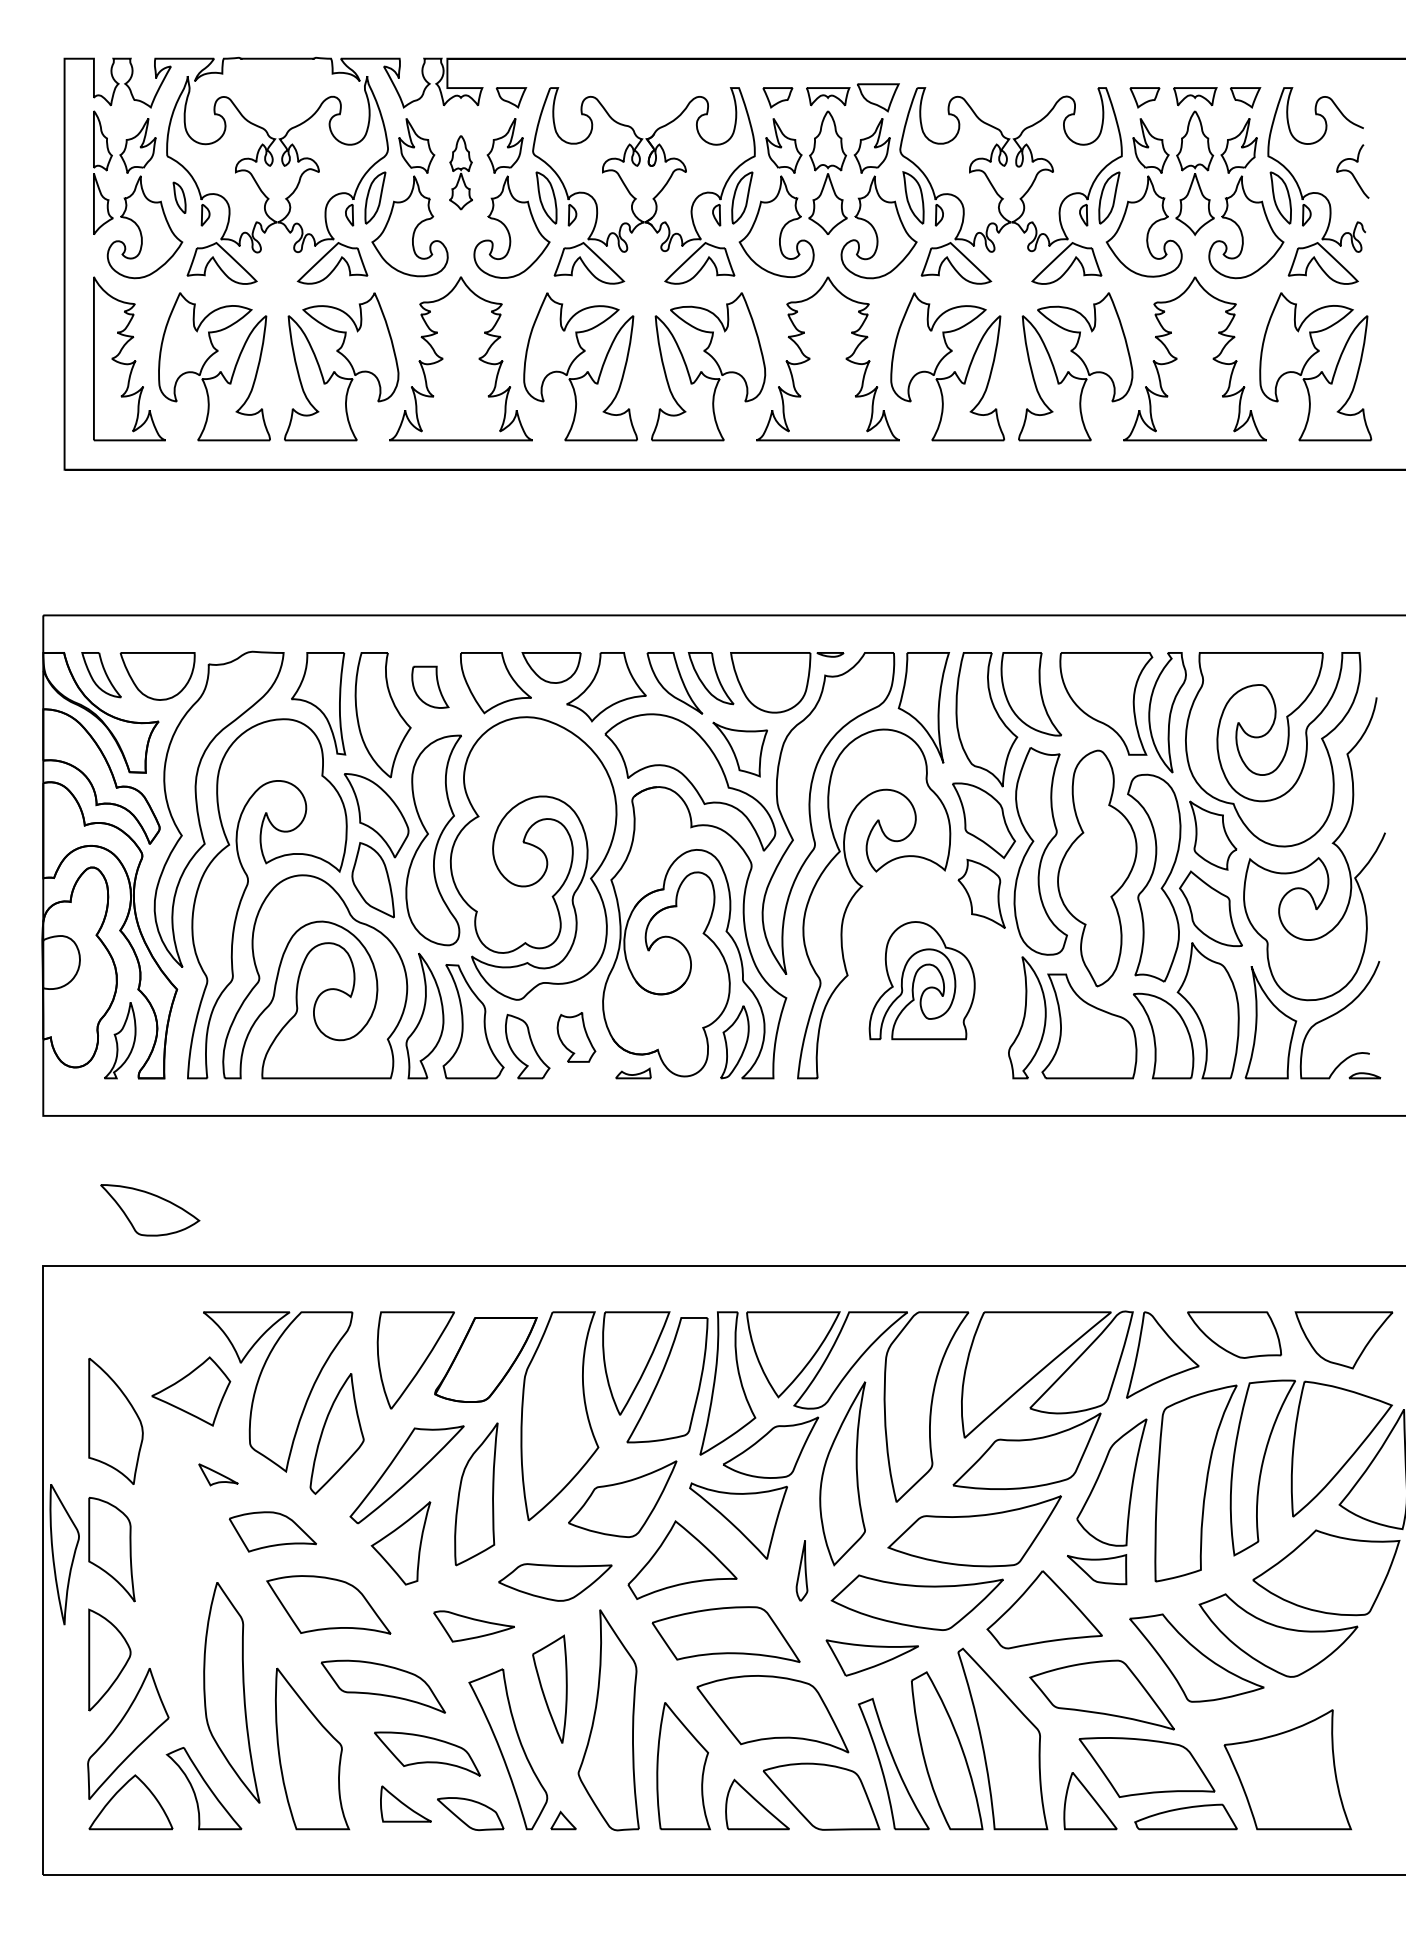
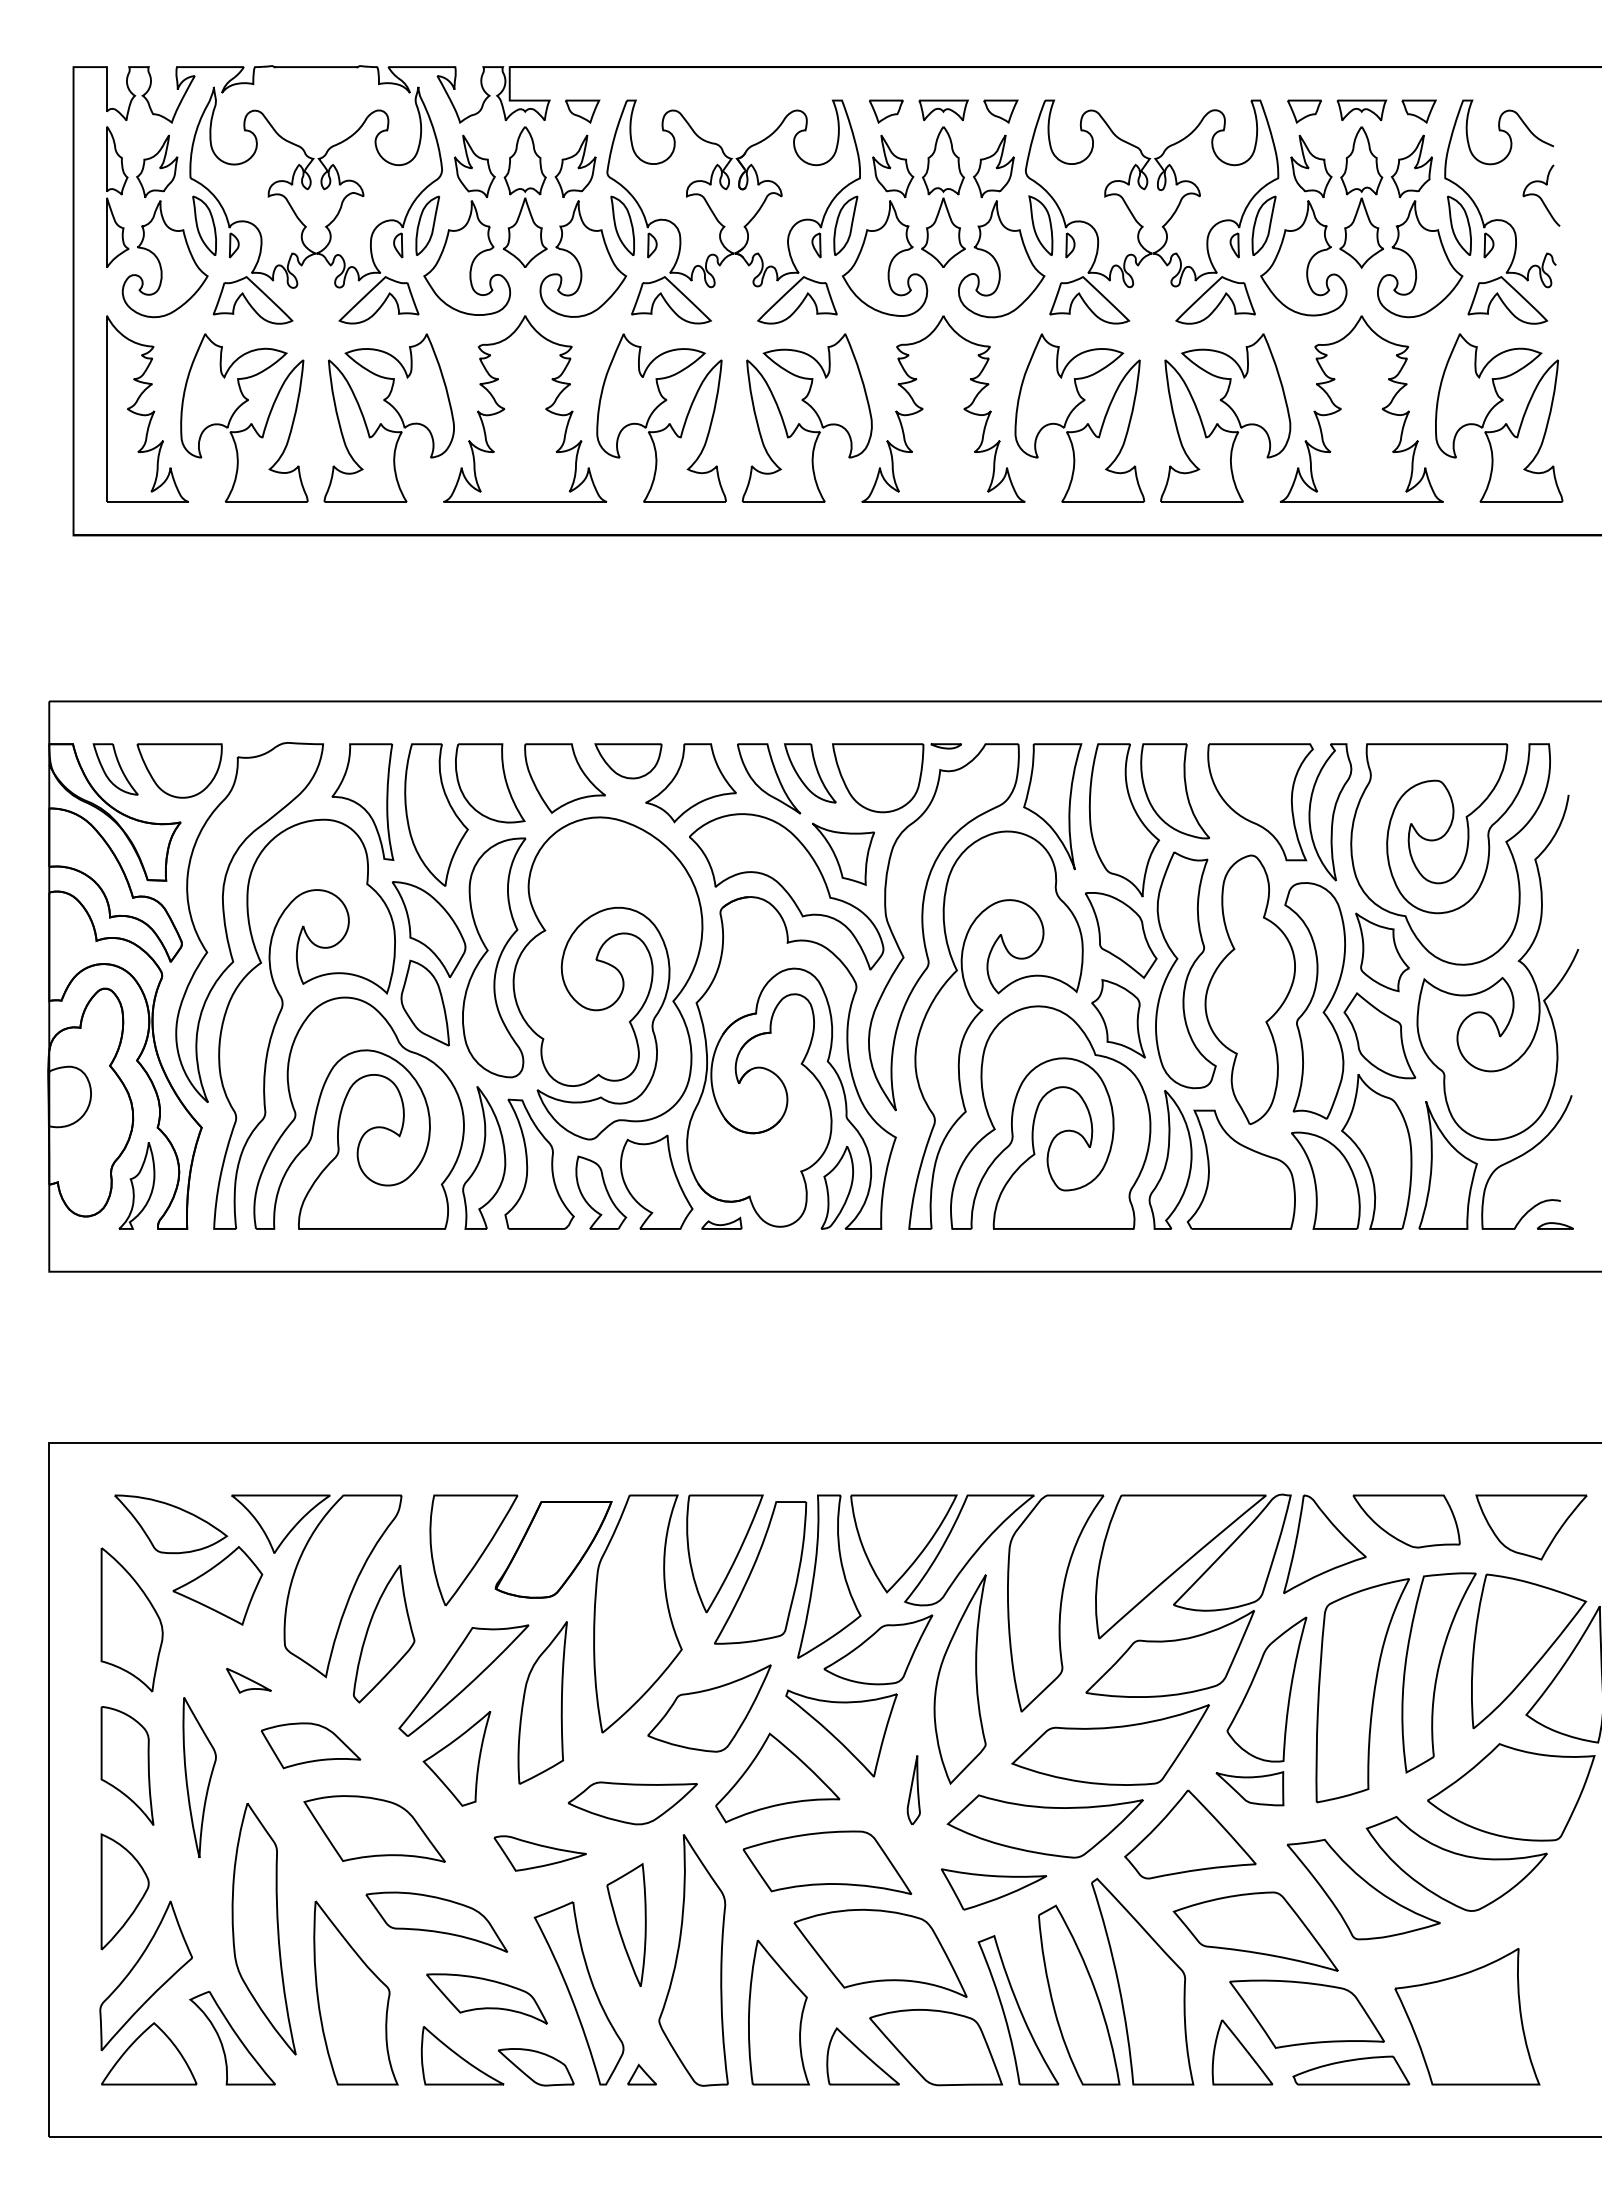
part: (878, 97) -> (1000, 111), size x0.71
part: (461, 172) -> (525, 196), size x1.67
part: (179, 197) -> (204, 225), size x1.67
part: (430, 687) -> (490, 783), size x1.67
part: (921, 980) -> (1050, 1117), size x1.67
part: (576, 1036) -> (656, 1181), size x1.67
part: (150, 1210) -> (171, 1524), moved
part: (64, 1554) -> (199, 1777), moved
part: (405, 1803) -> (462, 2055), size x1.43

